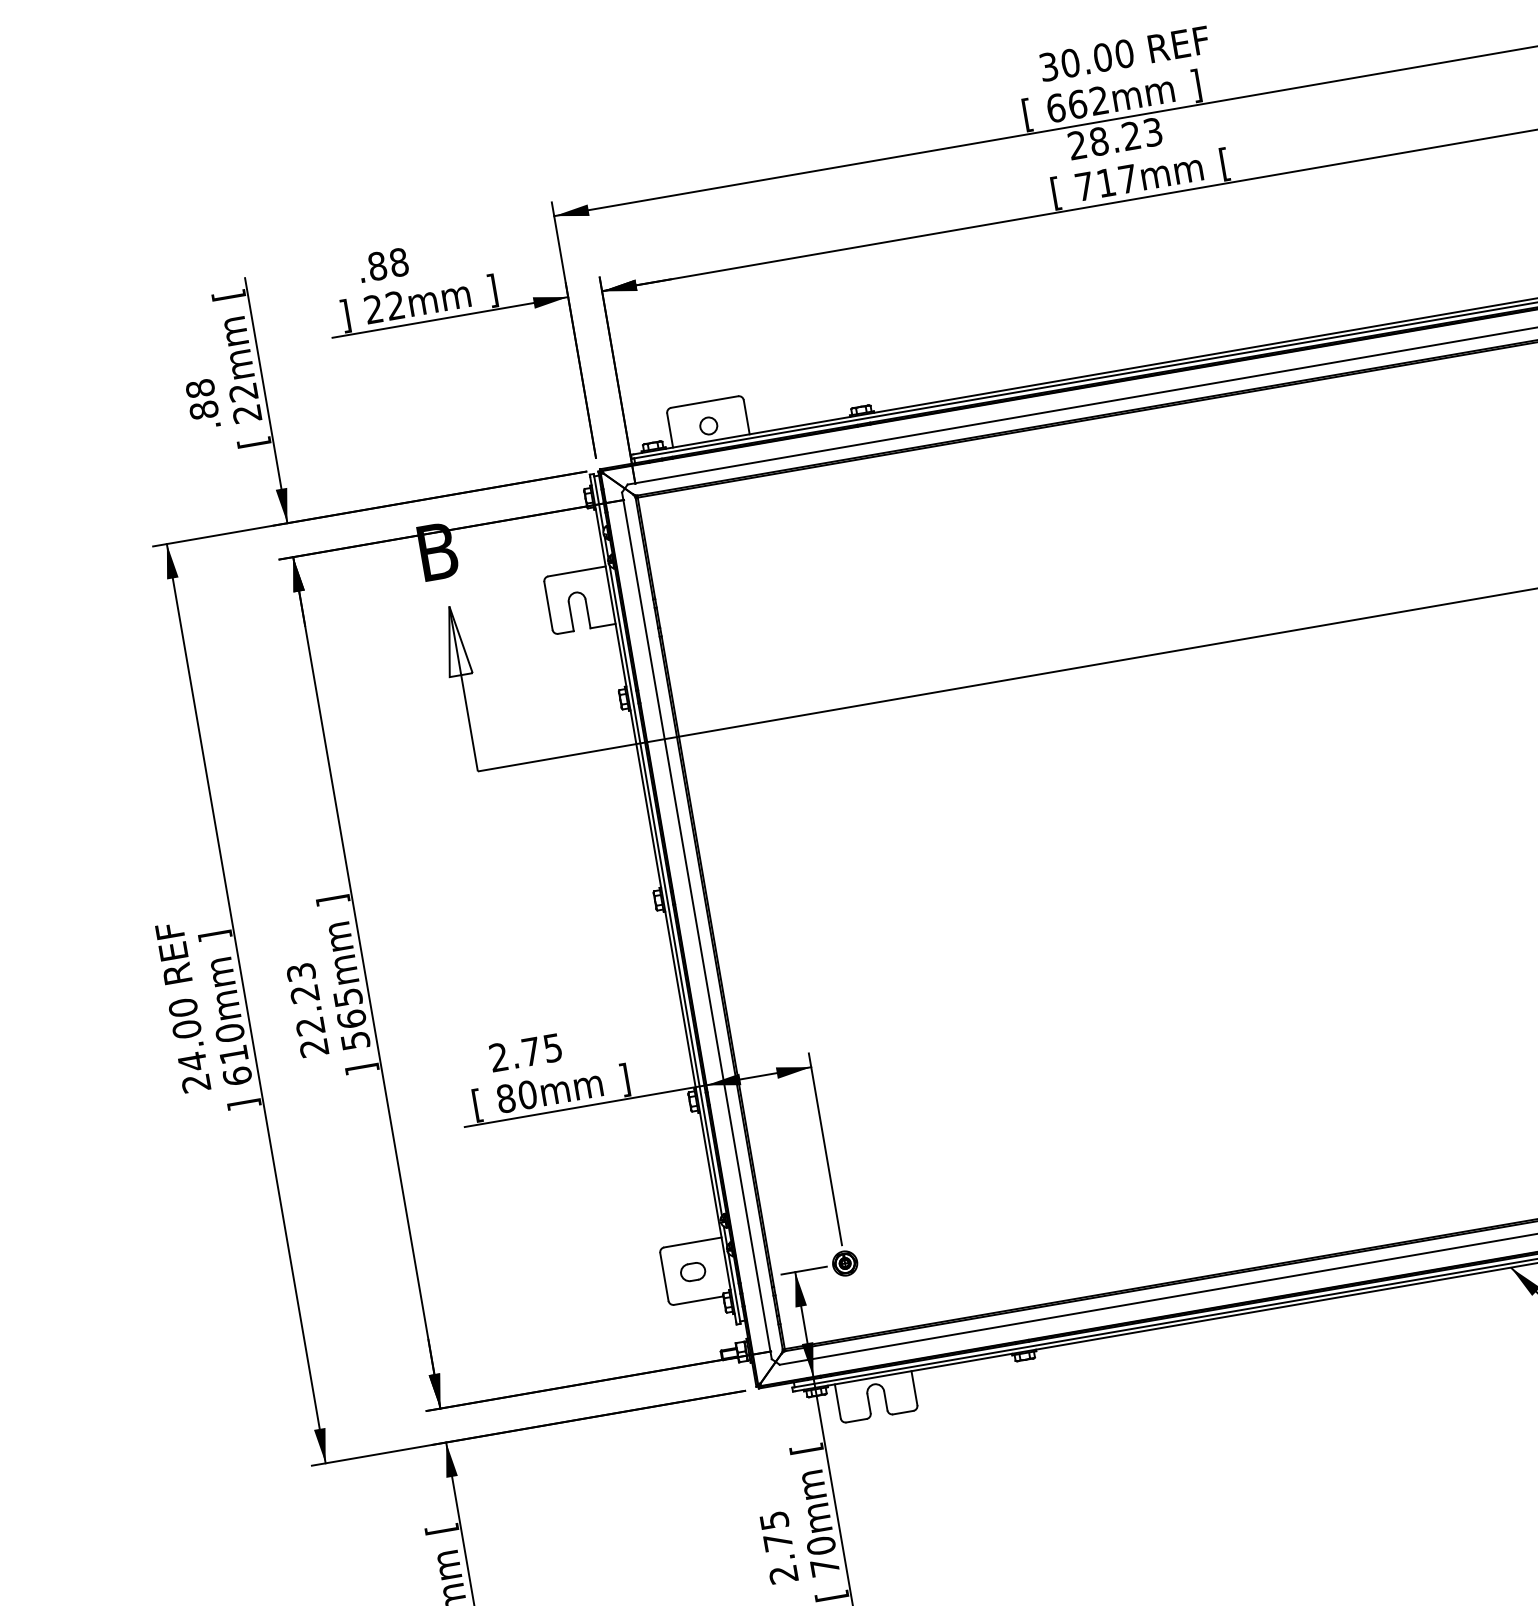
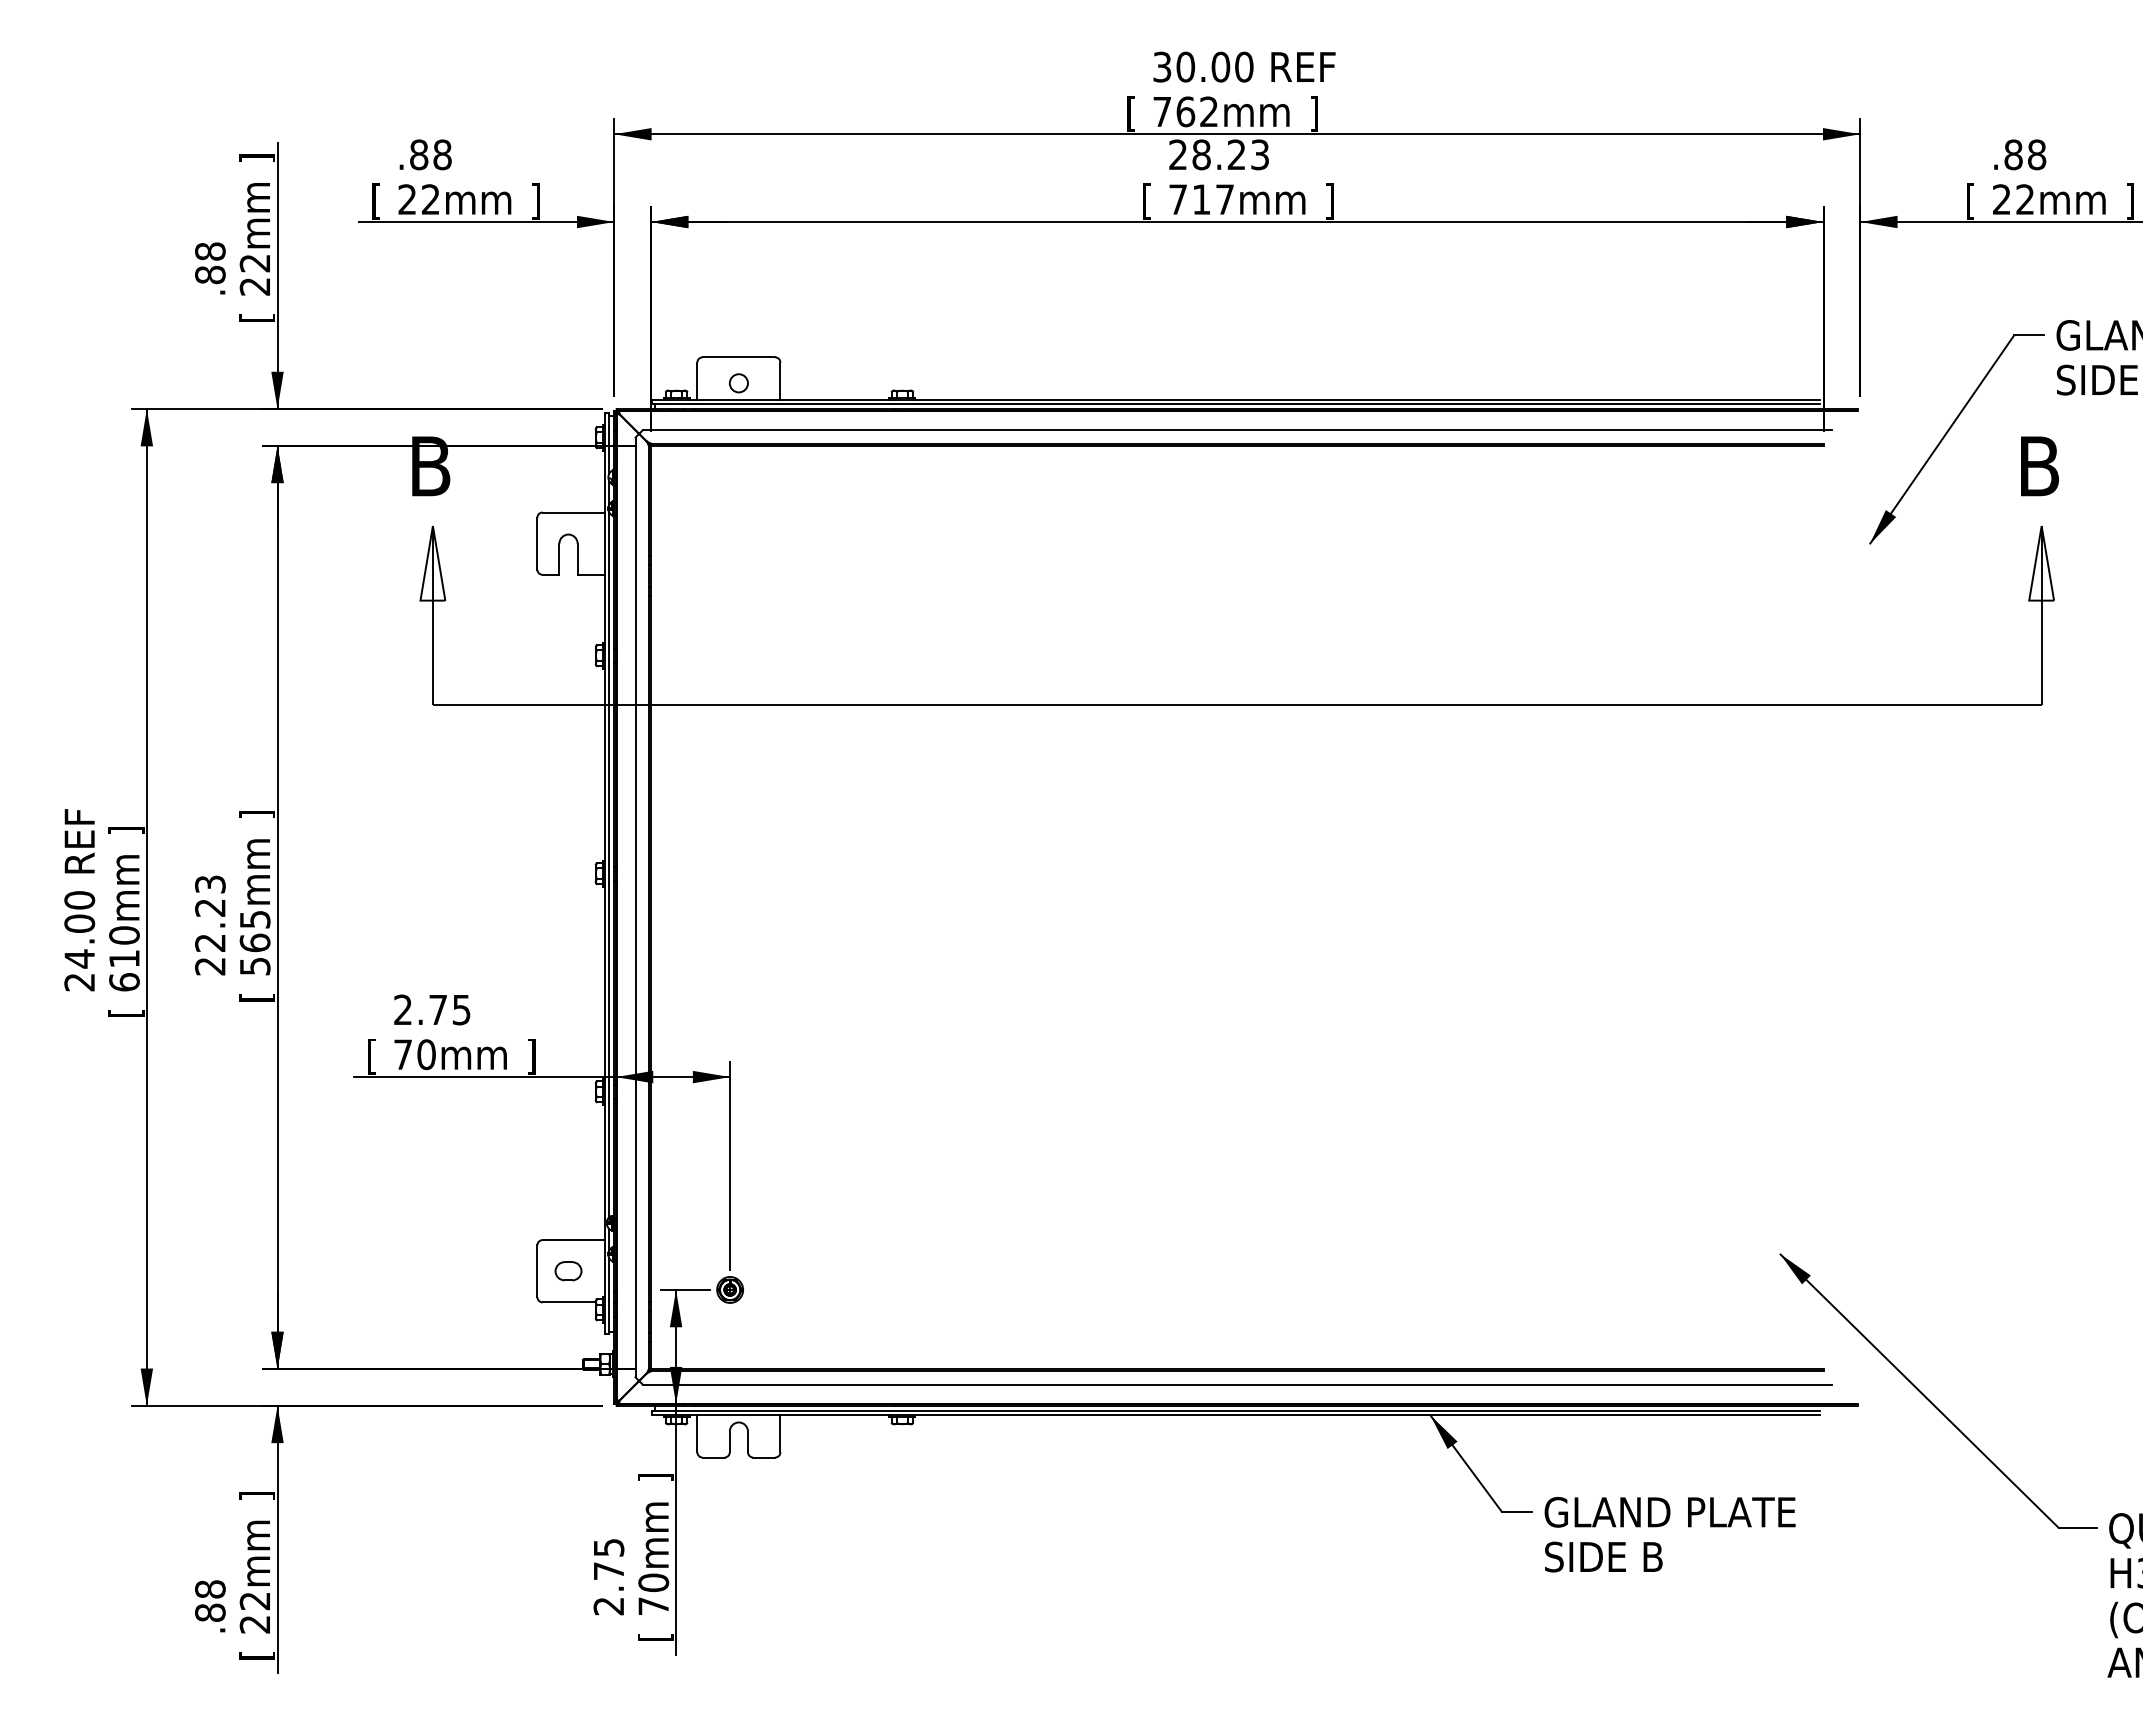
text: (1056, 107) -> (1162, 111), 662mm -> 762mm
text: (1224, 164) -> (1329, 201), [ -> ]
text: (227, 294) -> (256, 157), [ -> ]
text: (344, 316) -> (375, 201), ] -> [
text: (361, 1069) -> (256, 997), ] -> [
text: (506, 1098) -> (403, 1054), 80mm -> 70mm
text: (244, 1103) -> (126, 1012), ] -> [
text: (806, 1448) -> (655, 1477), [ -> ]
text: (441, 1528) -> (256, 1495), [ -> ]

